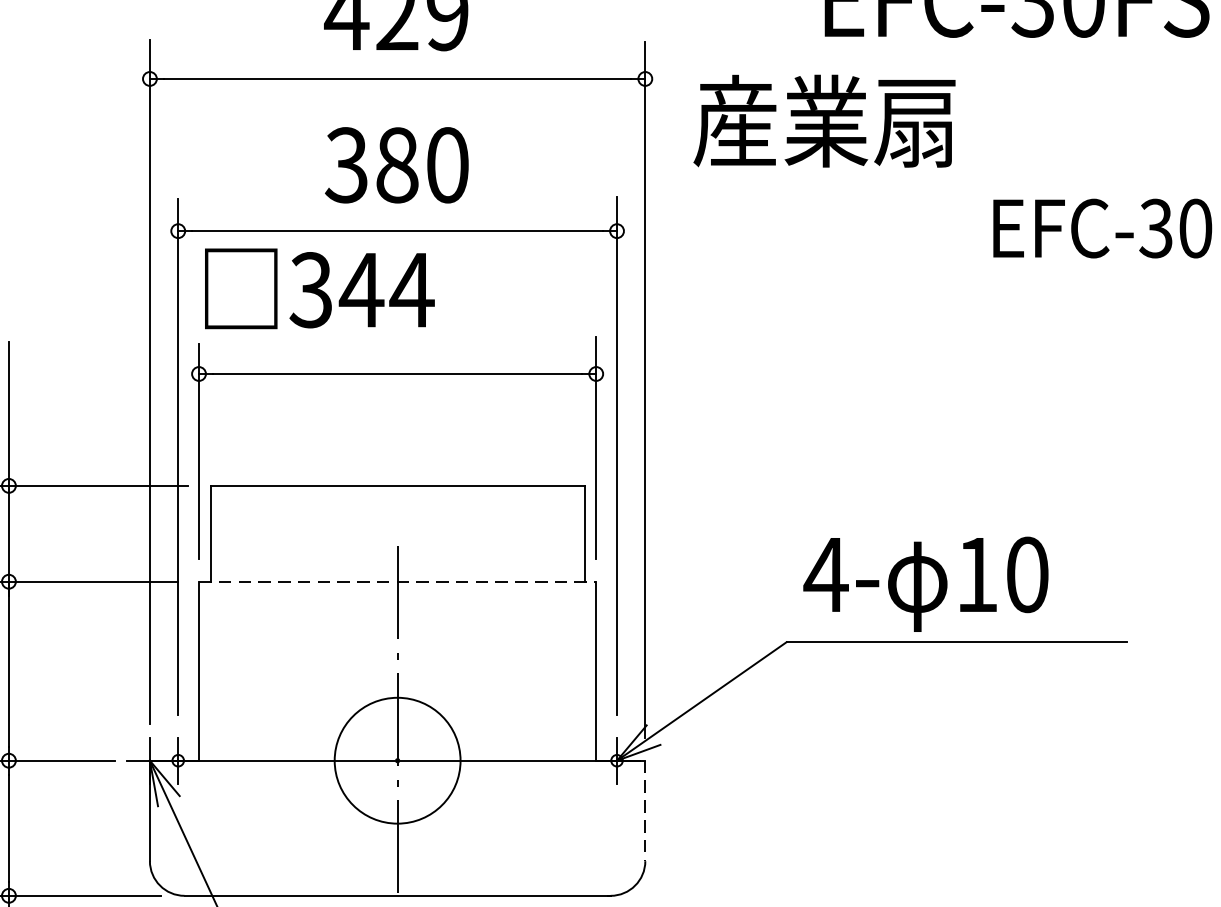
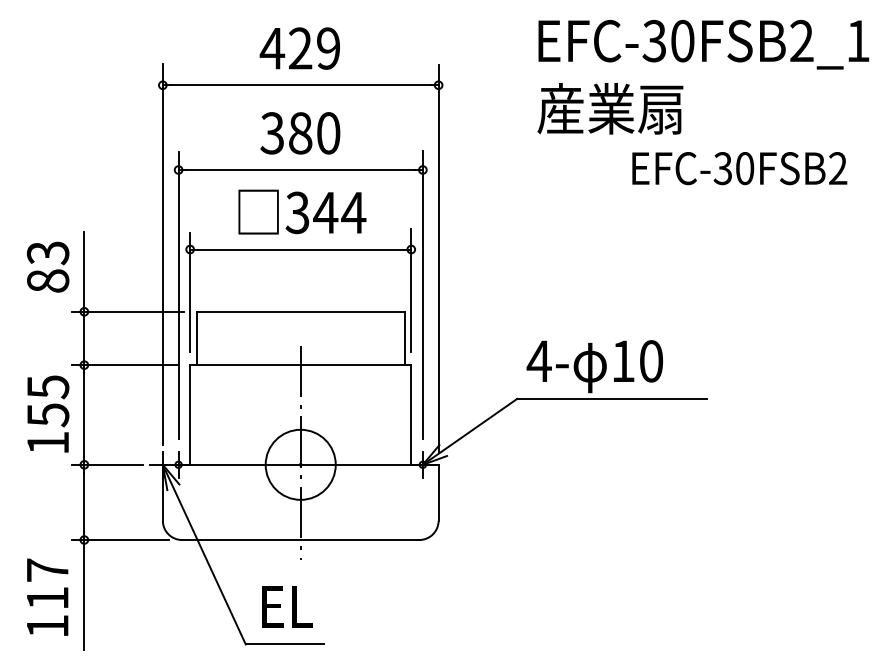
text: (824, 120) -> (610, 108), moved
text: (319, 287) -> (302, 211), moved
line: (397, 582) -> (300, 365), dashed -> solid
line: (645, 810) -> (438, 492), dashed -> solid

